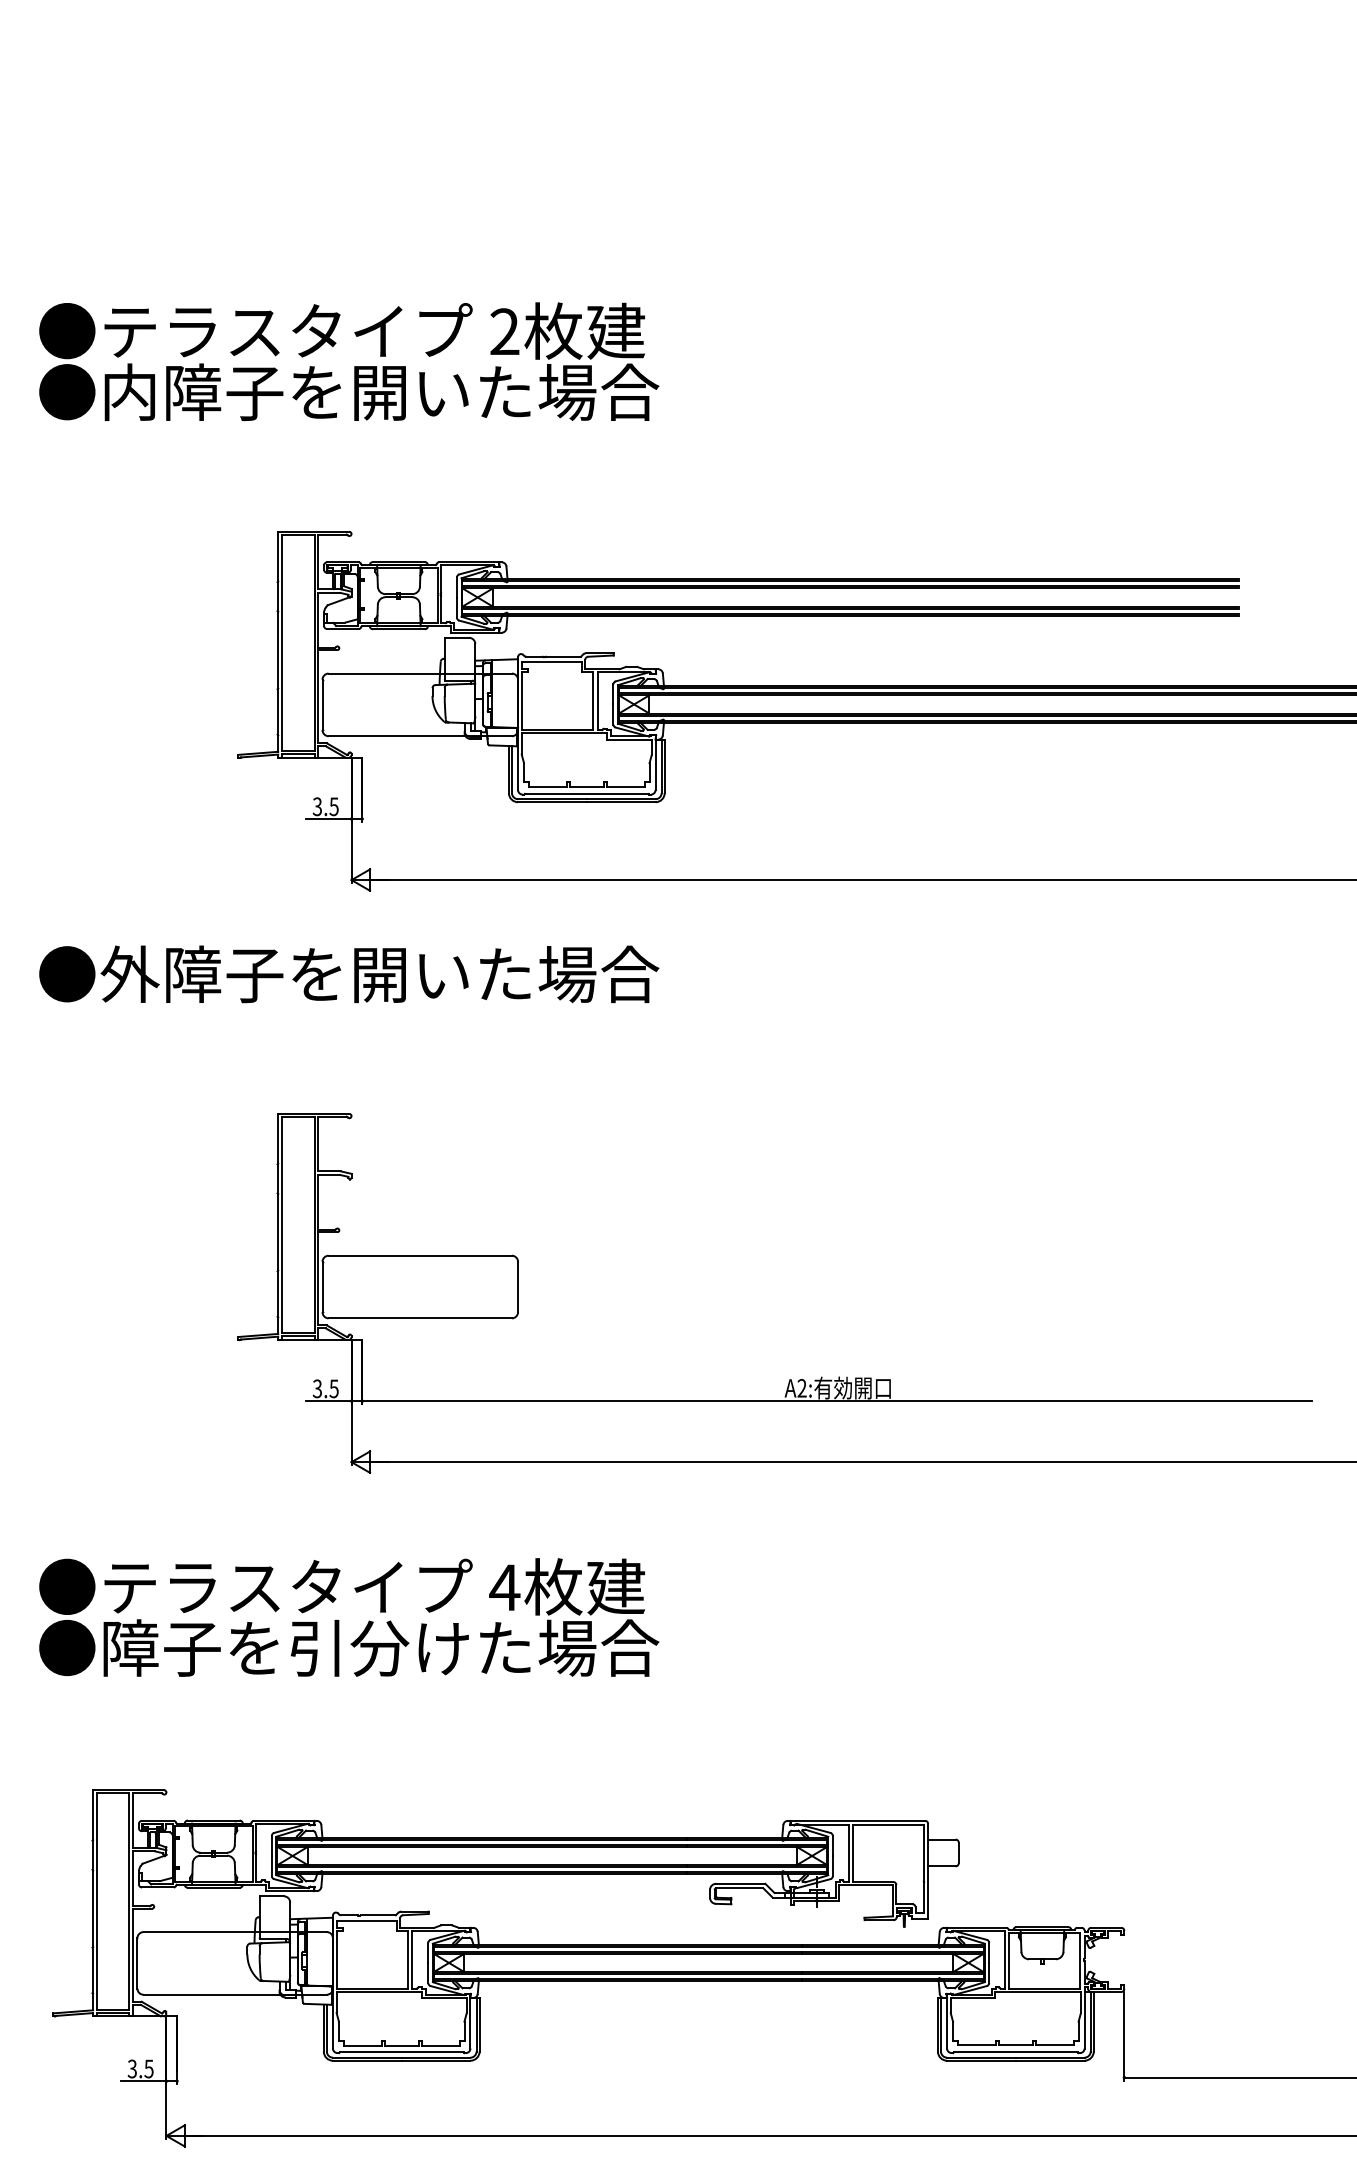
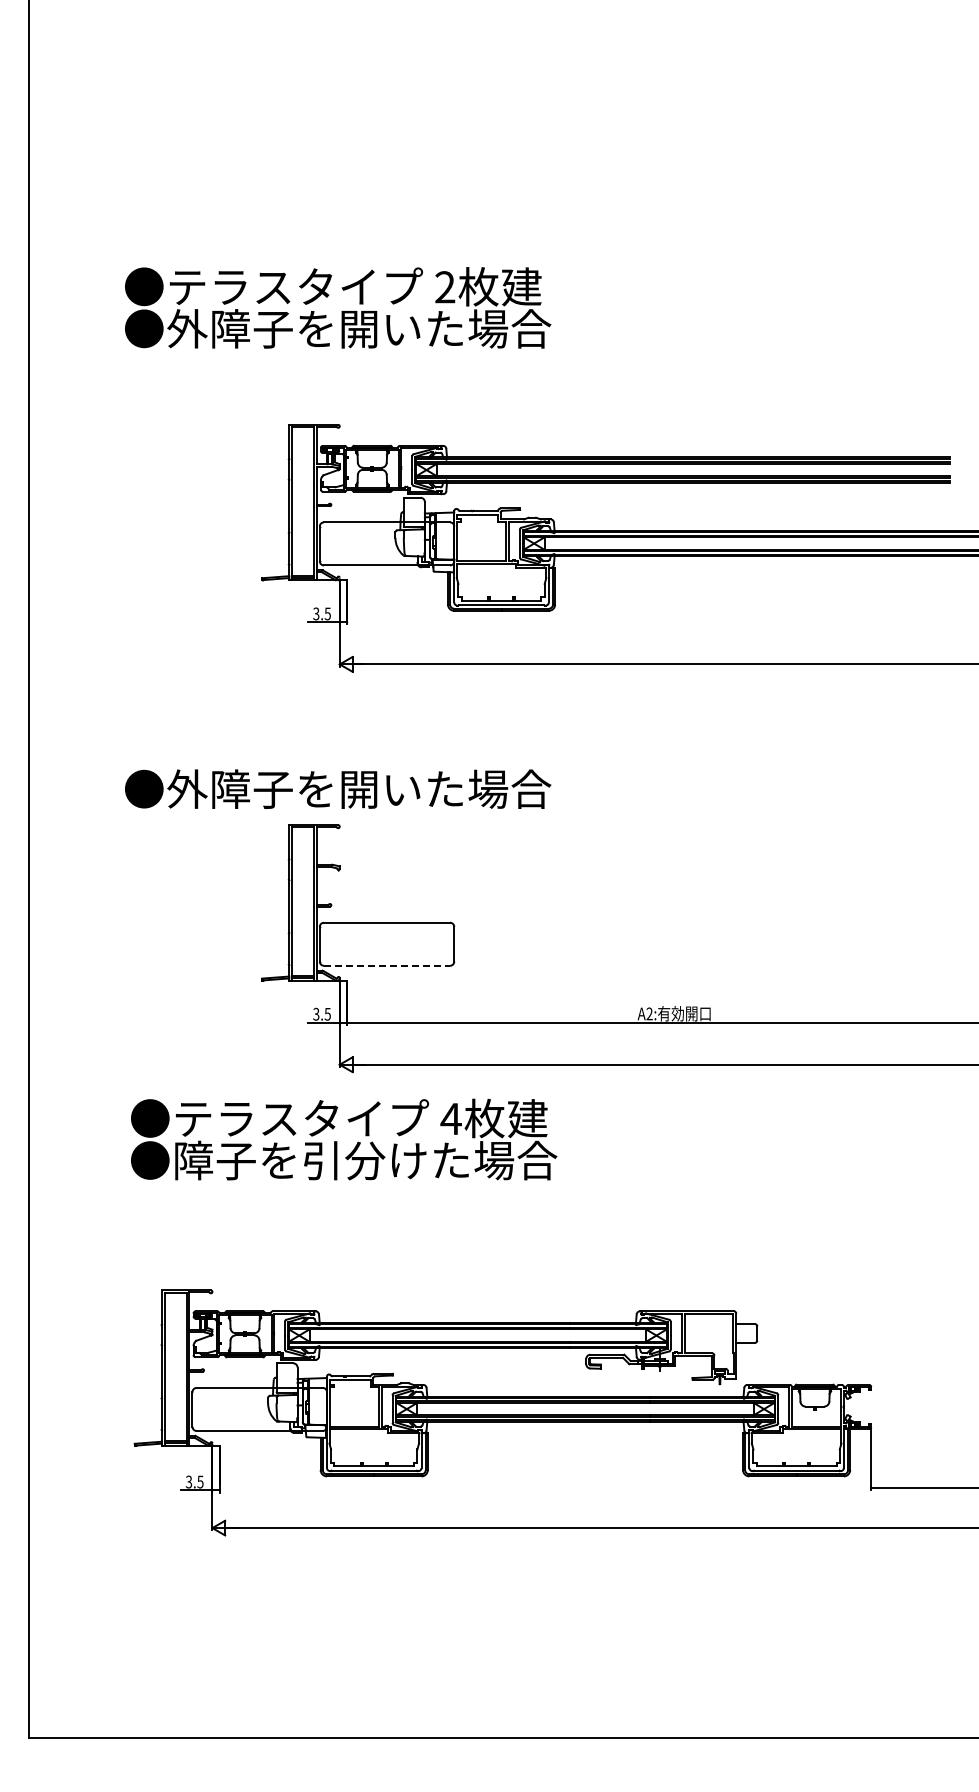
text: (130, 391) -> (187, 328), ●内障子を開いた場合 -> ●外障子を開いた場合
text: (349, 973) -> (338, 788), moved
line: (420, 1317) -> (387, 965), solid -> dashed
text: (349, 1617) -> (344, 1139), moved

